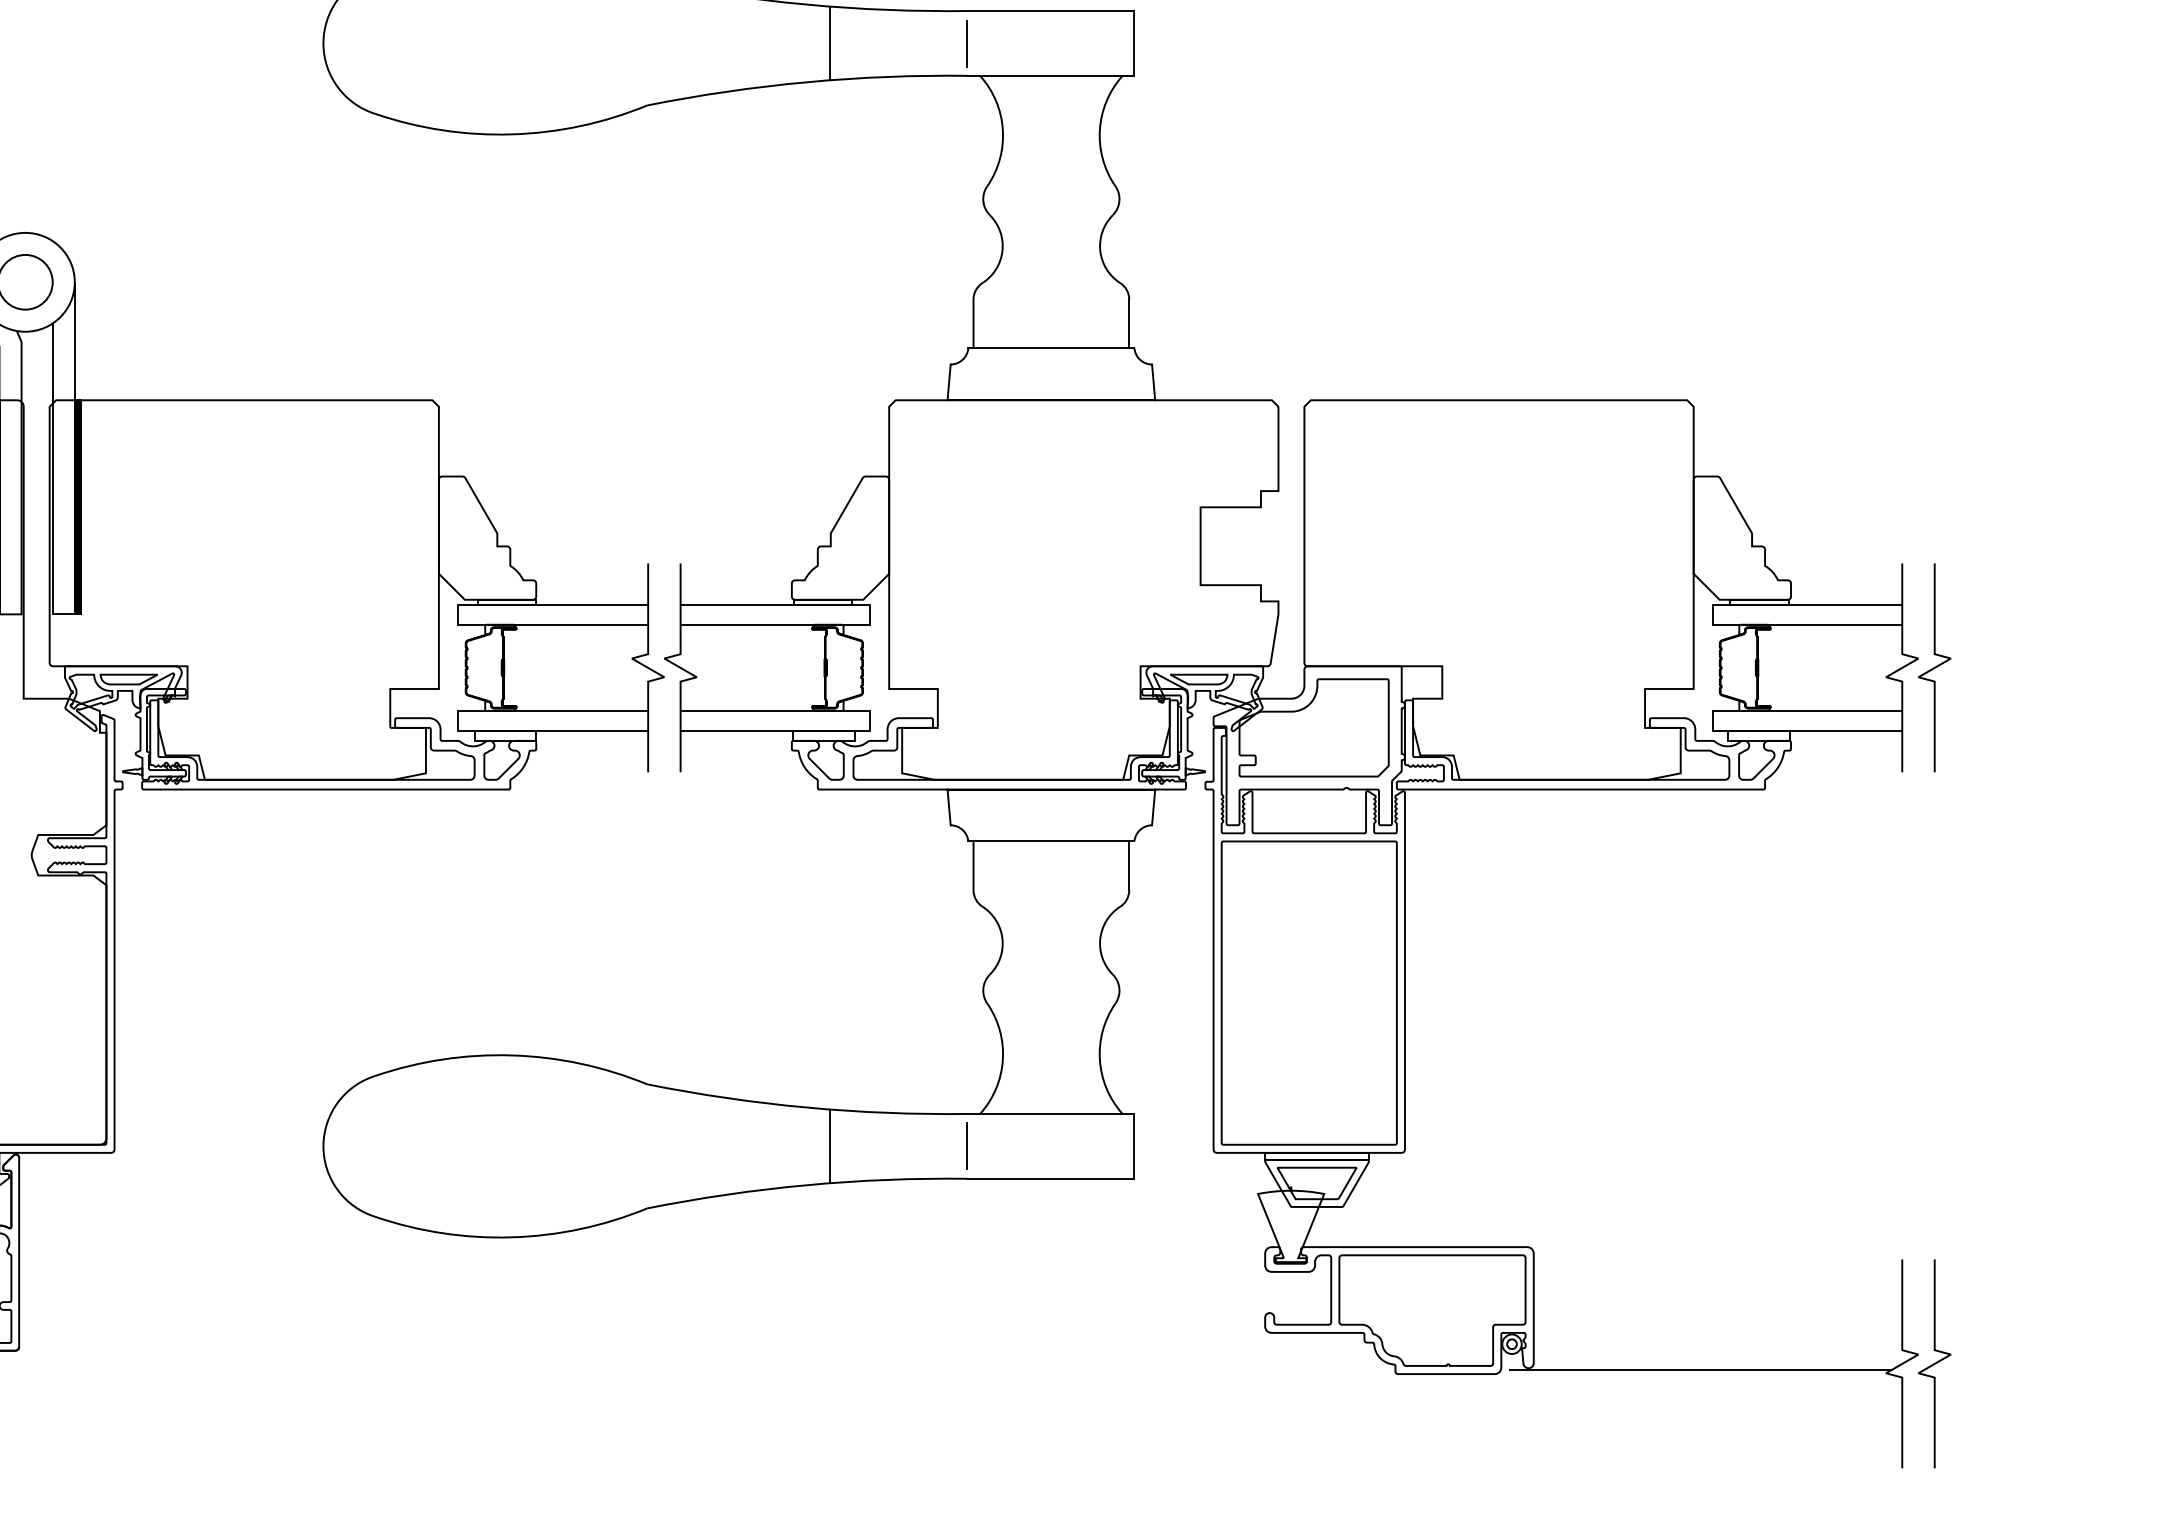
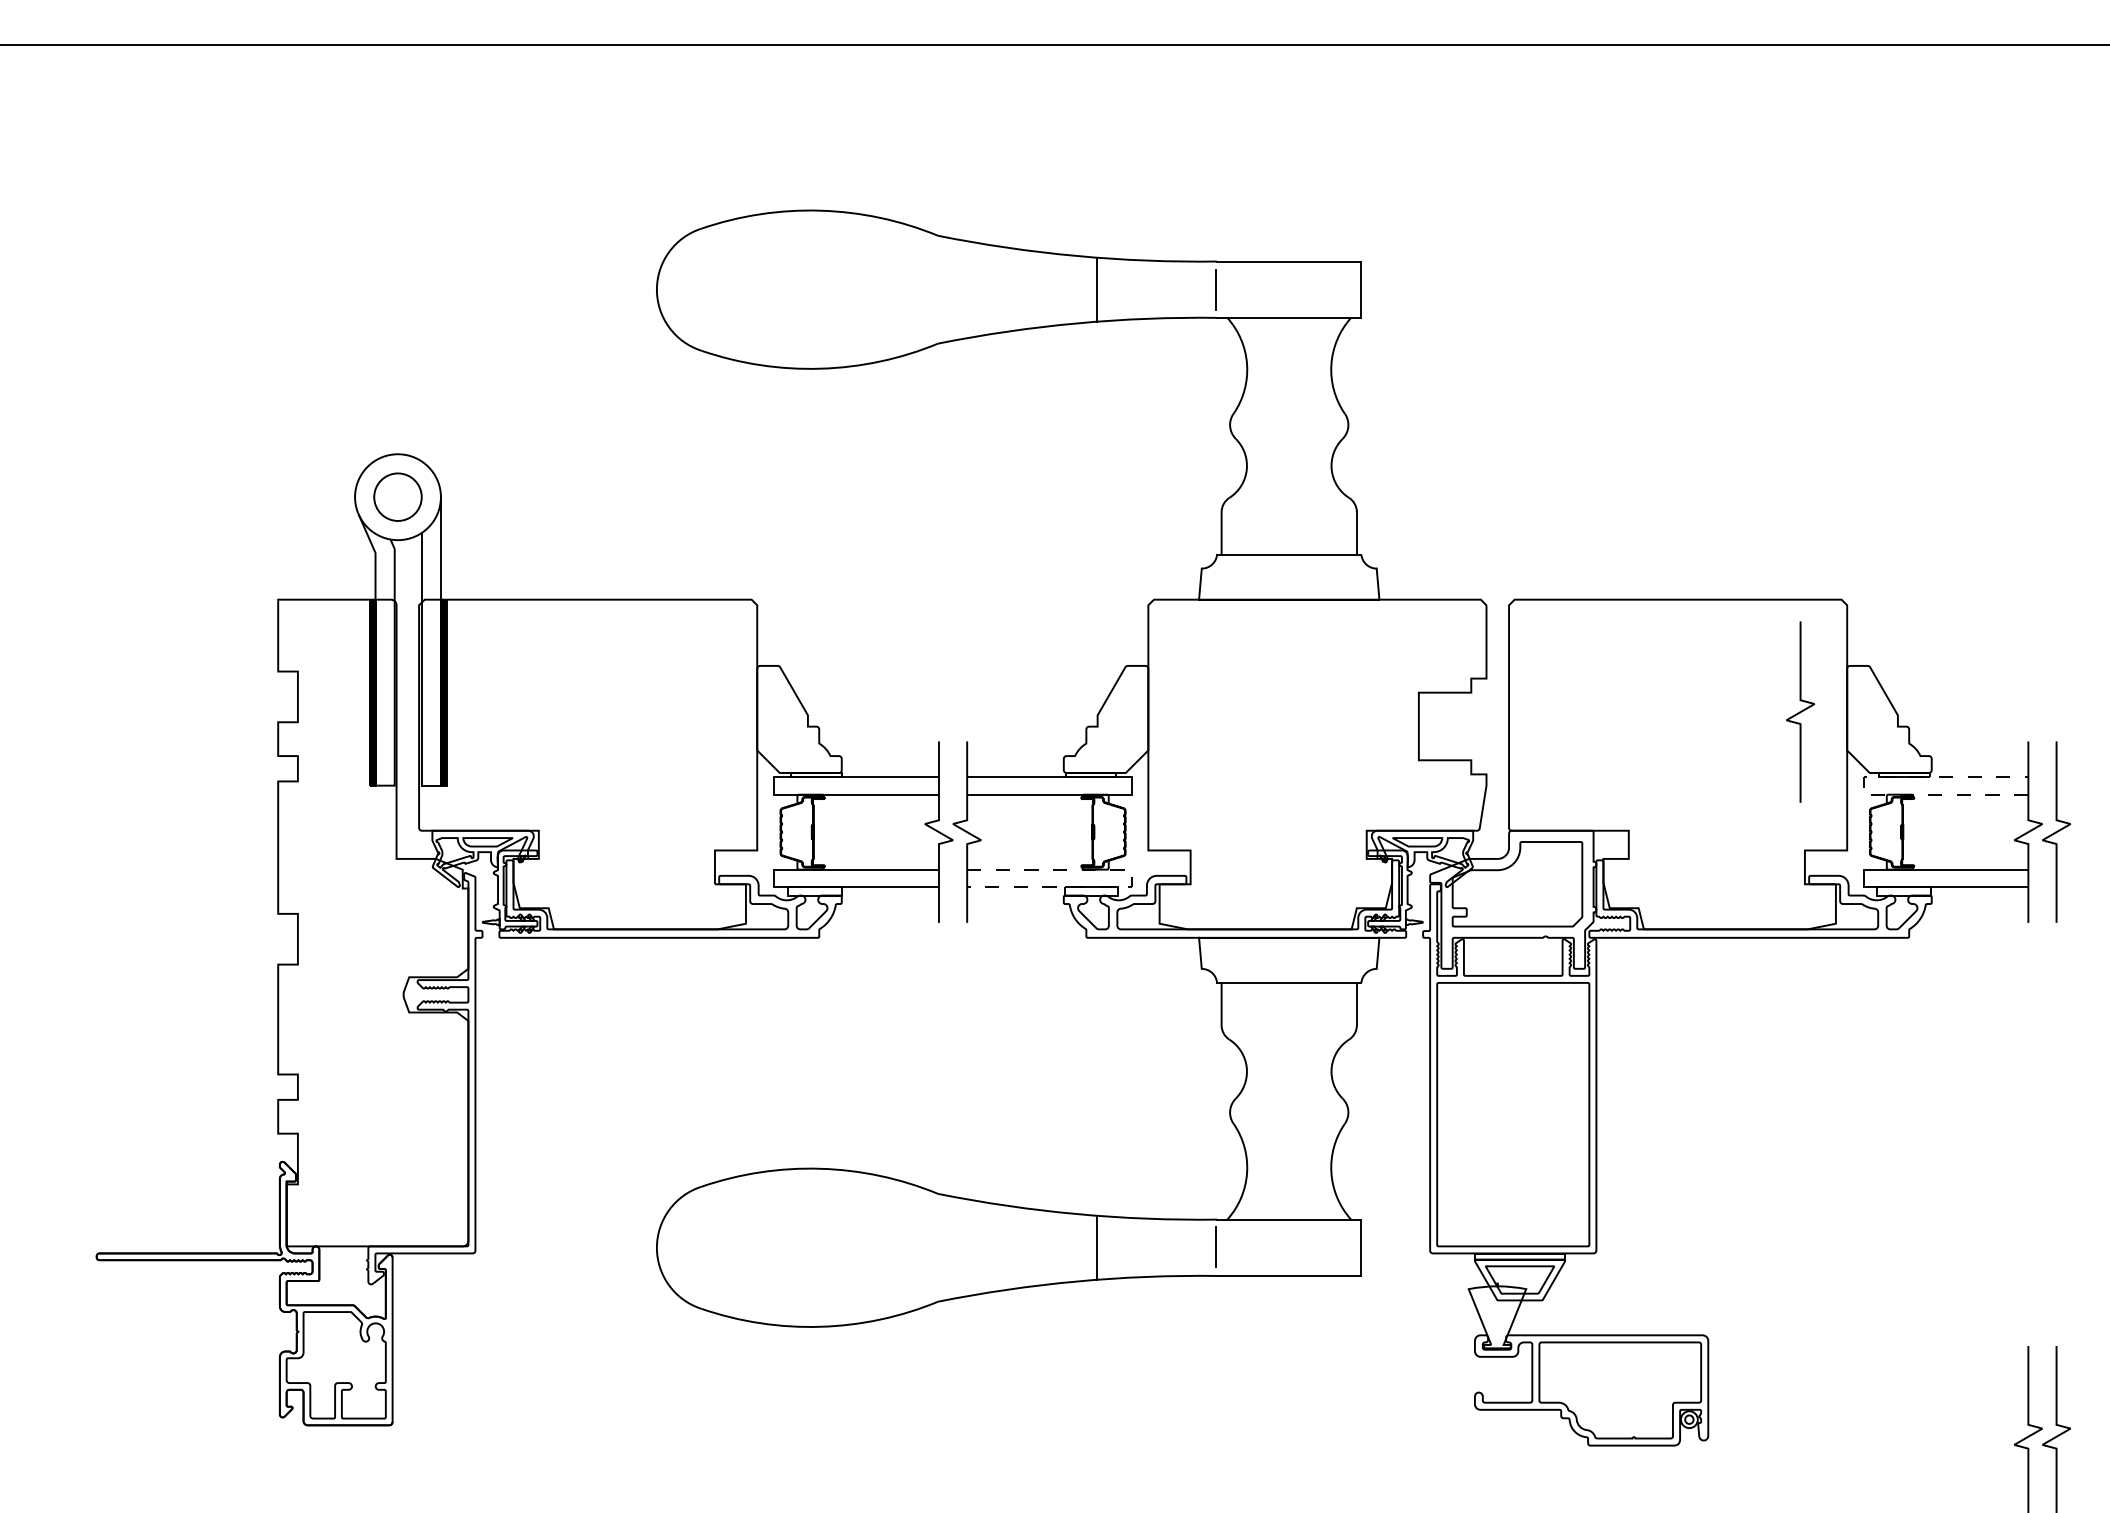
curve: (1639, 528) -> (1800, 711), added
line: (1712, 614) -> (1863, 785), solid -> dashed
line: (870, 721) -> (1132, 878), solid -> dashed
line: (1699, 1369) -> (1852, 1441), removed

